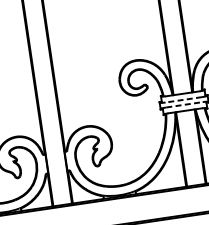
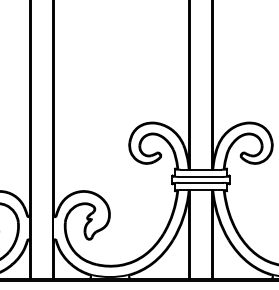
line: (183, 99) -> (200, 176), dashed -> solid
line: (184, 104) -> (200, 182), dashed -> solid

